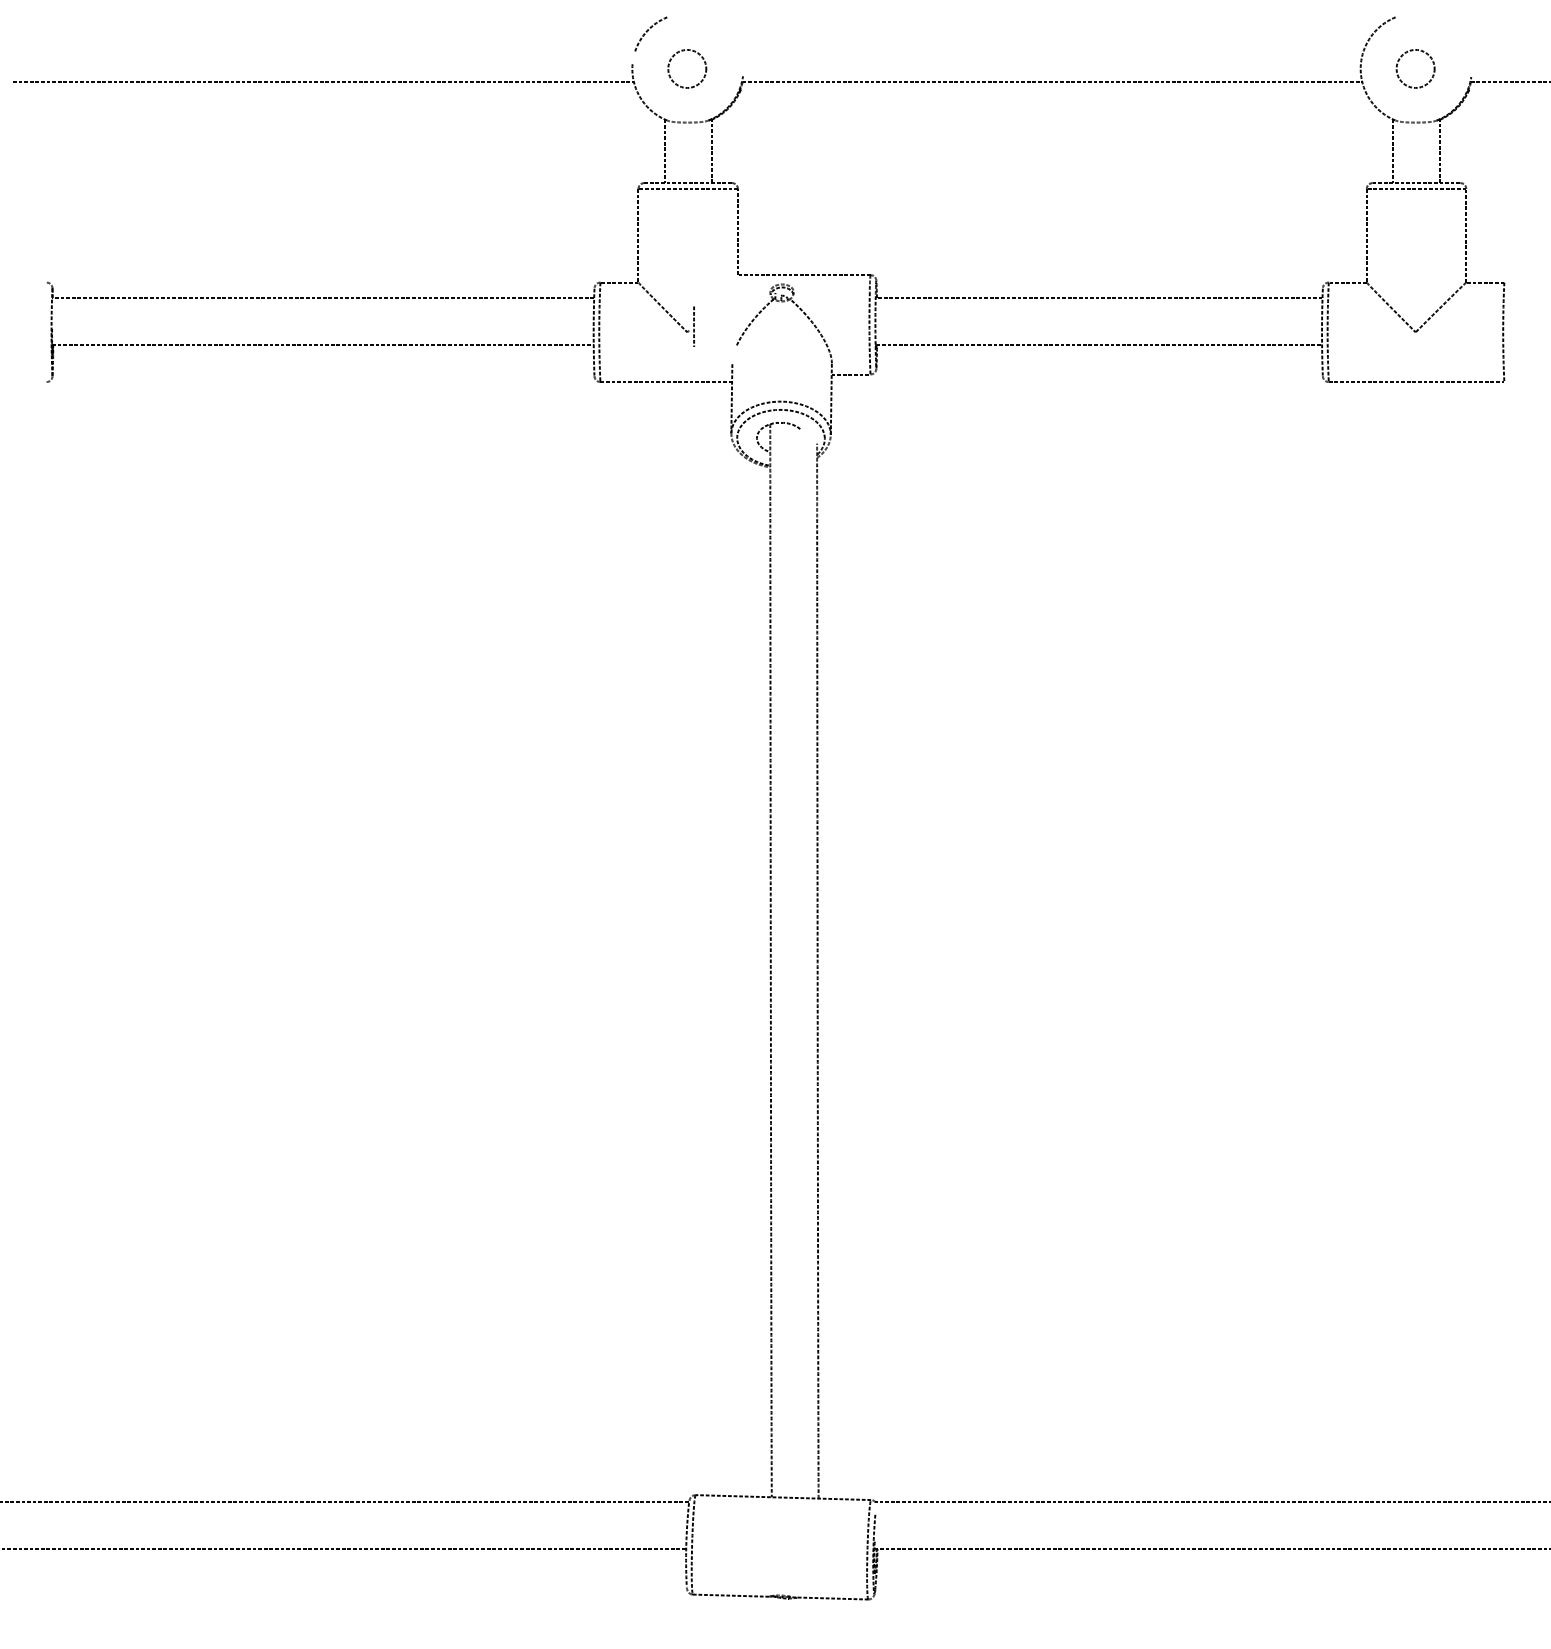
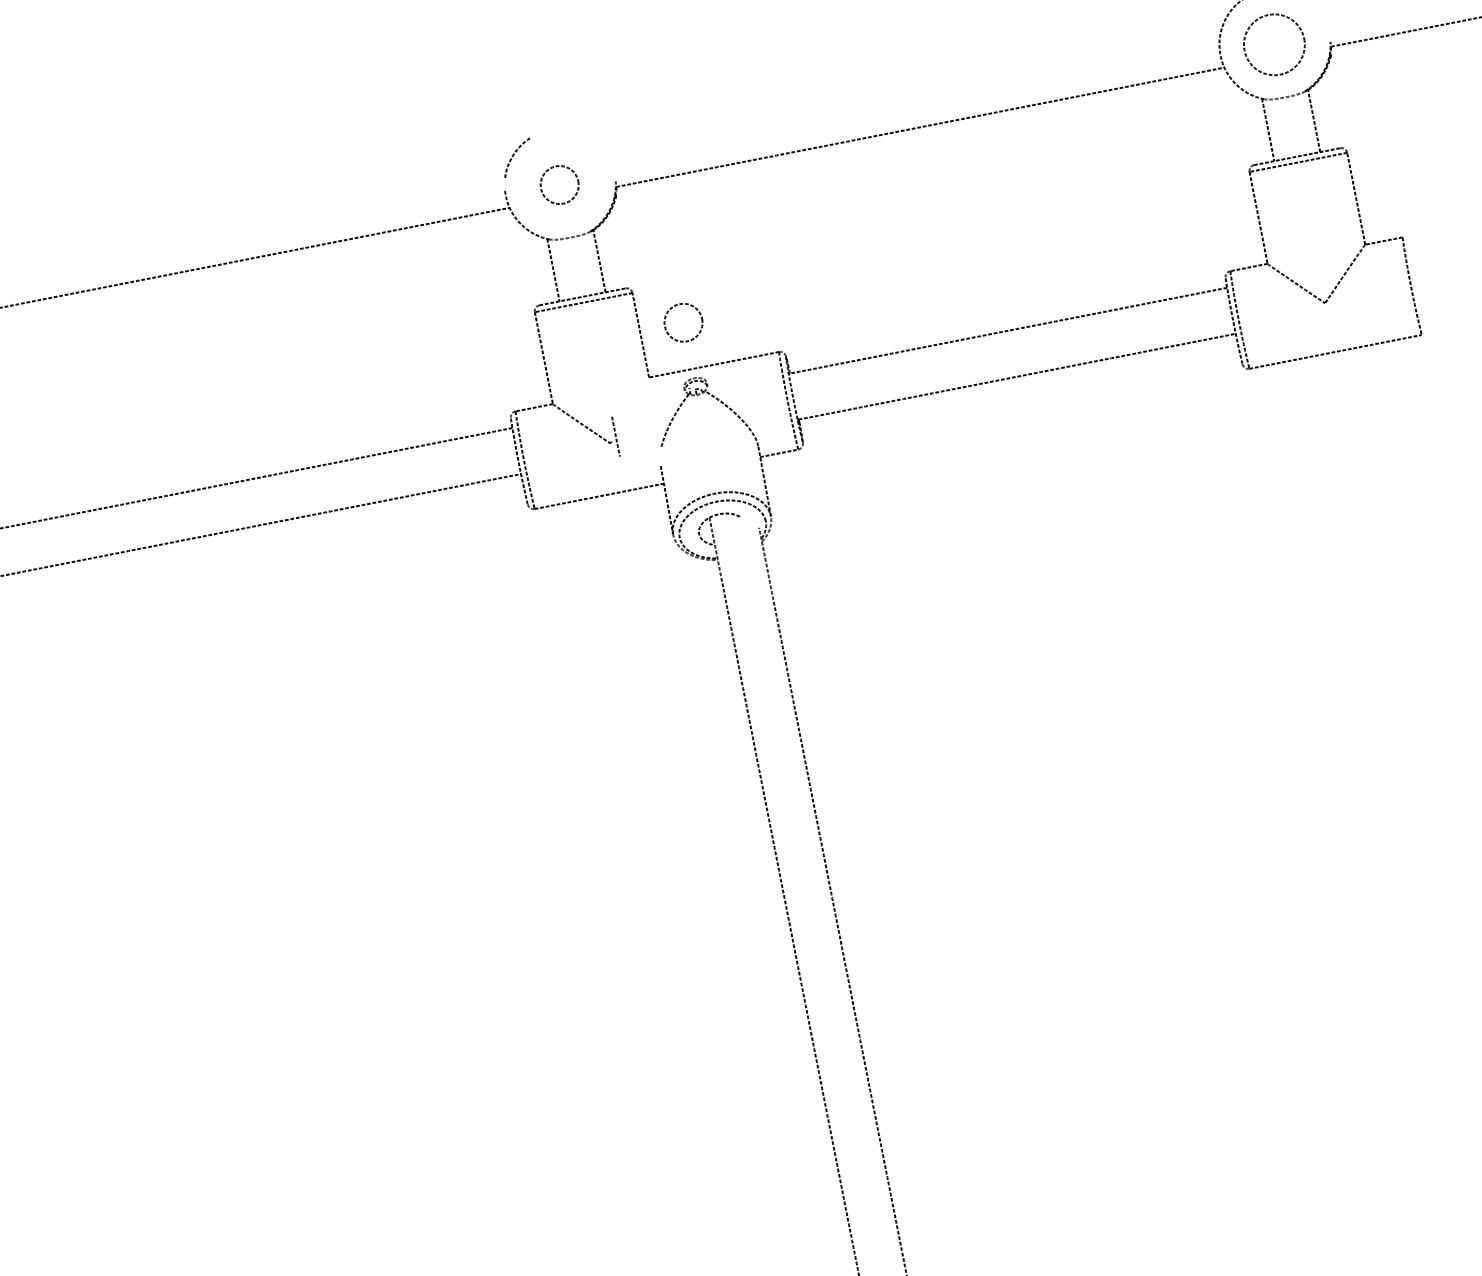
circle: (1415, 68) -> (1274, 44), size x1.6
circle: (782, 227) -> (683, 322), added

